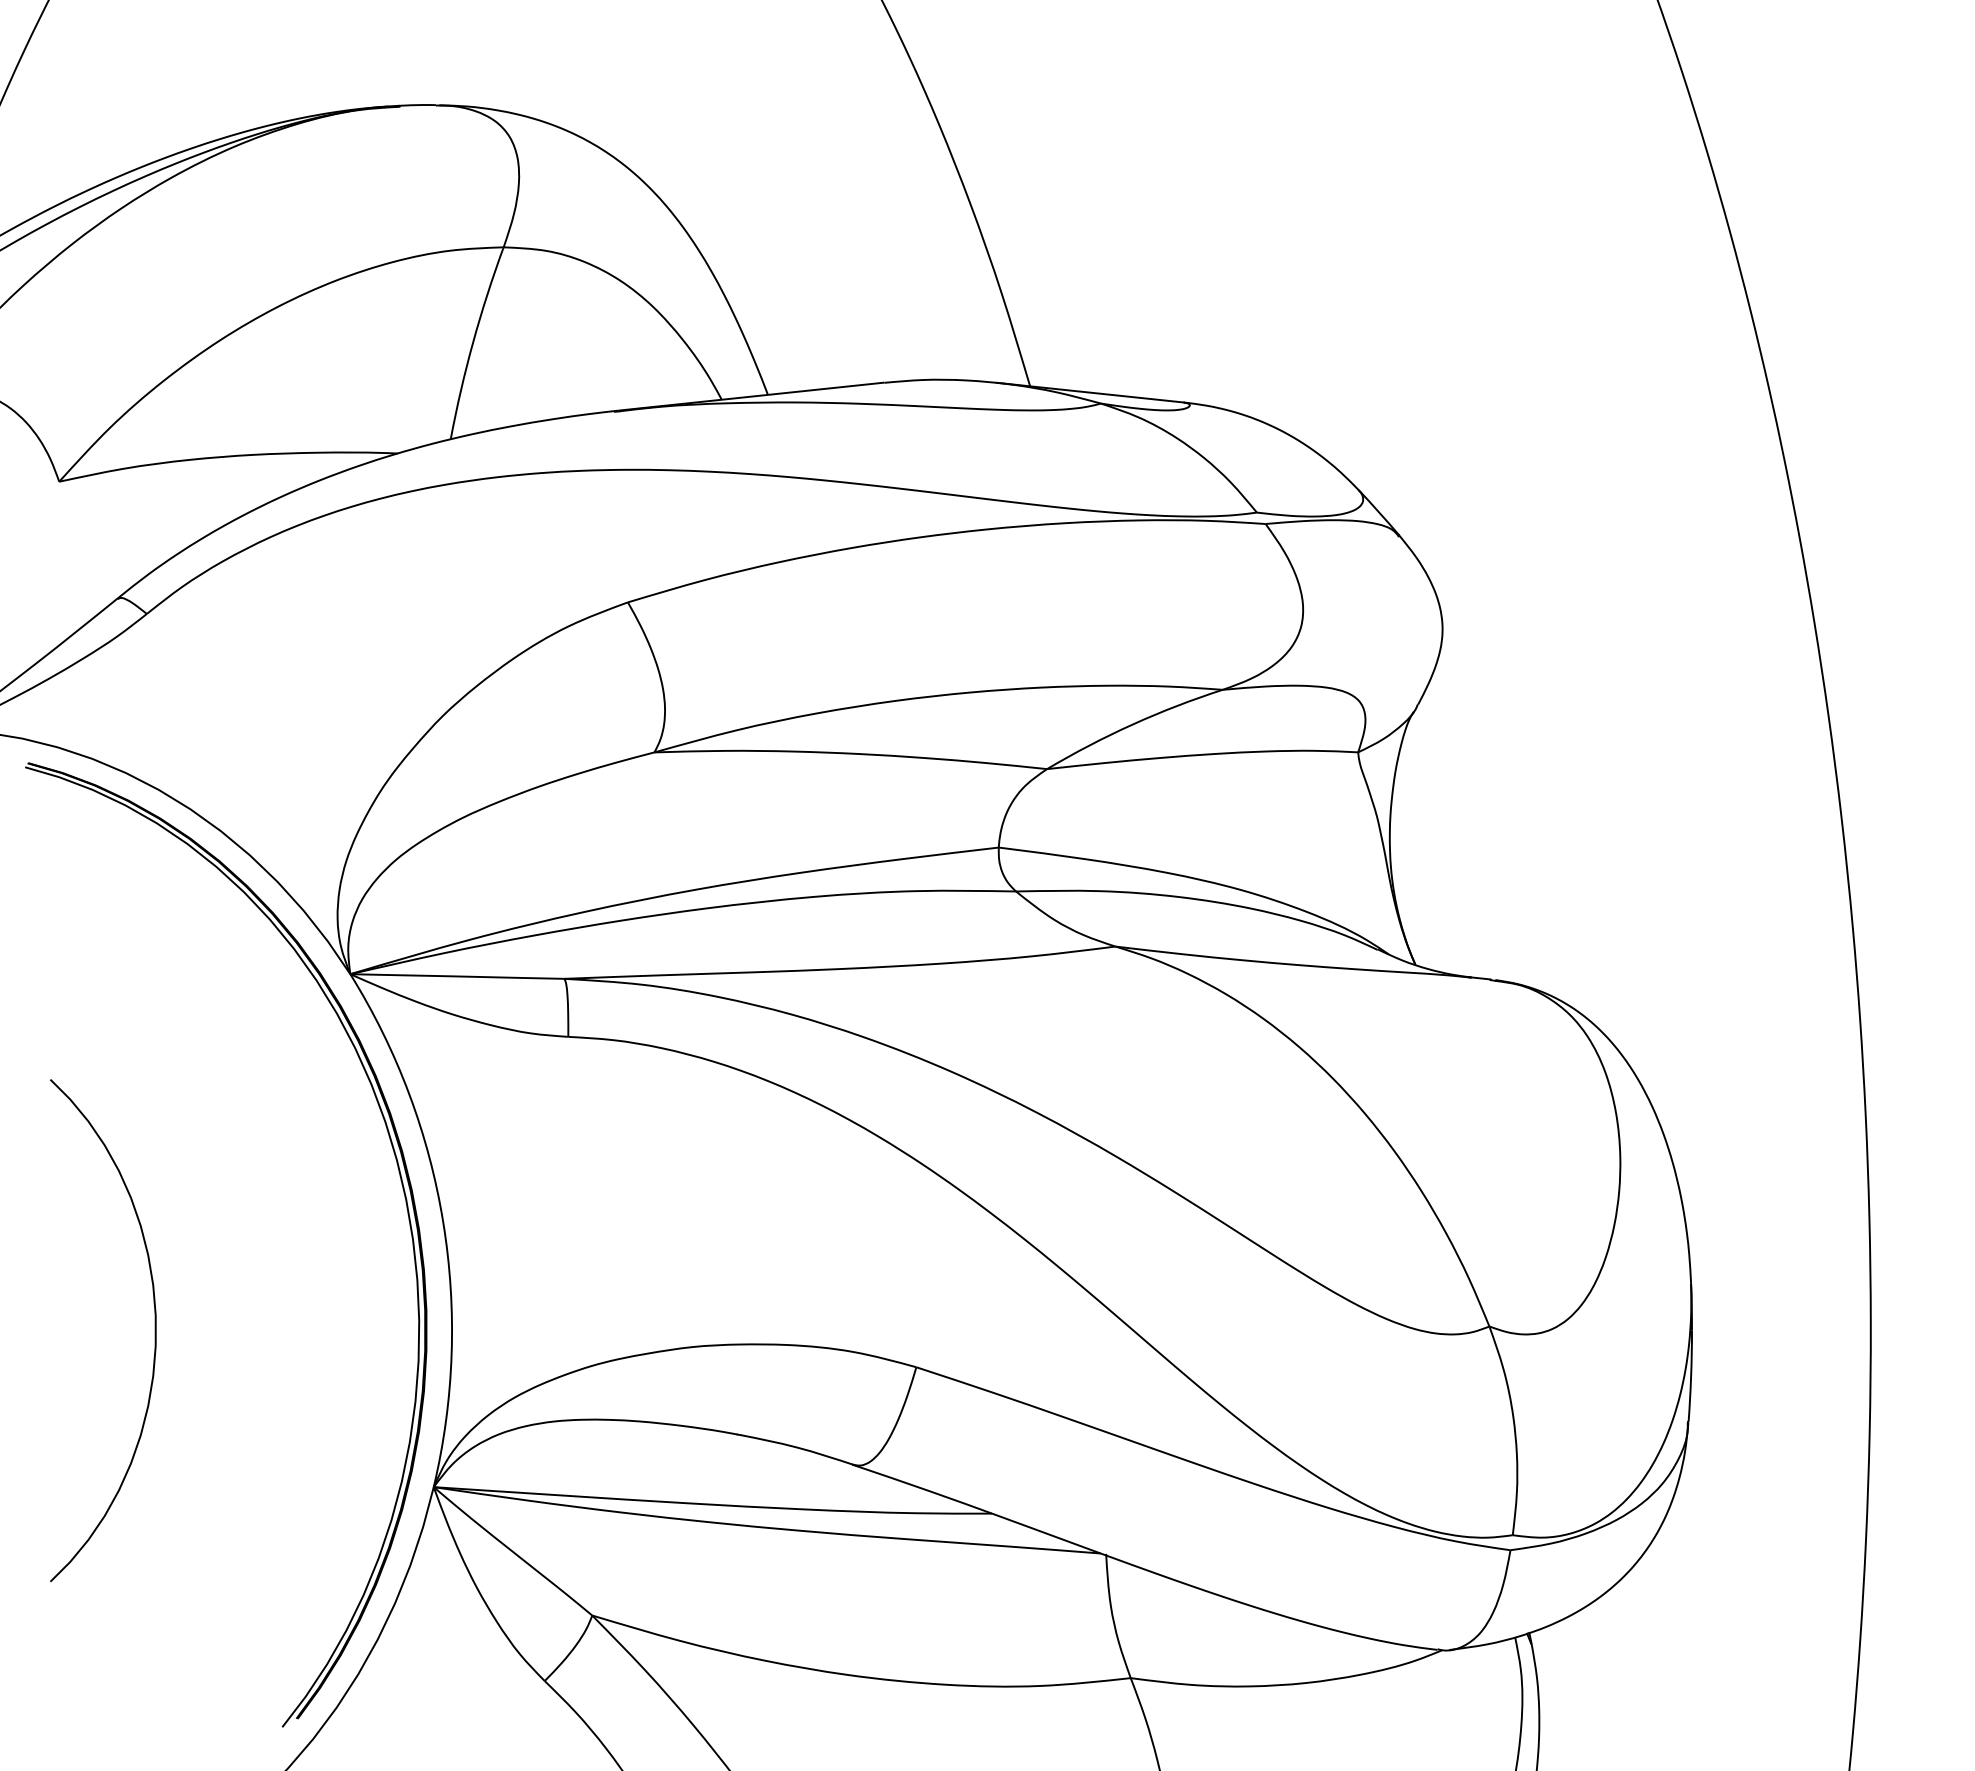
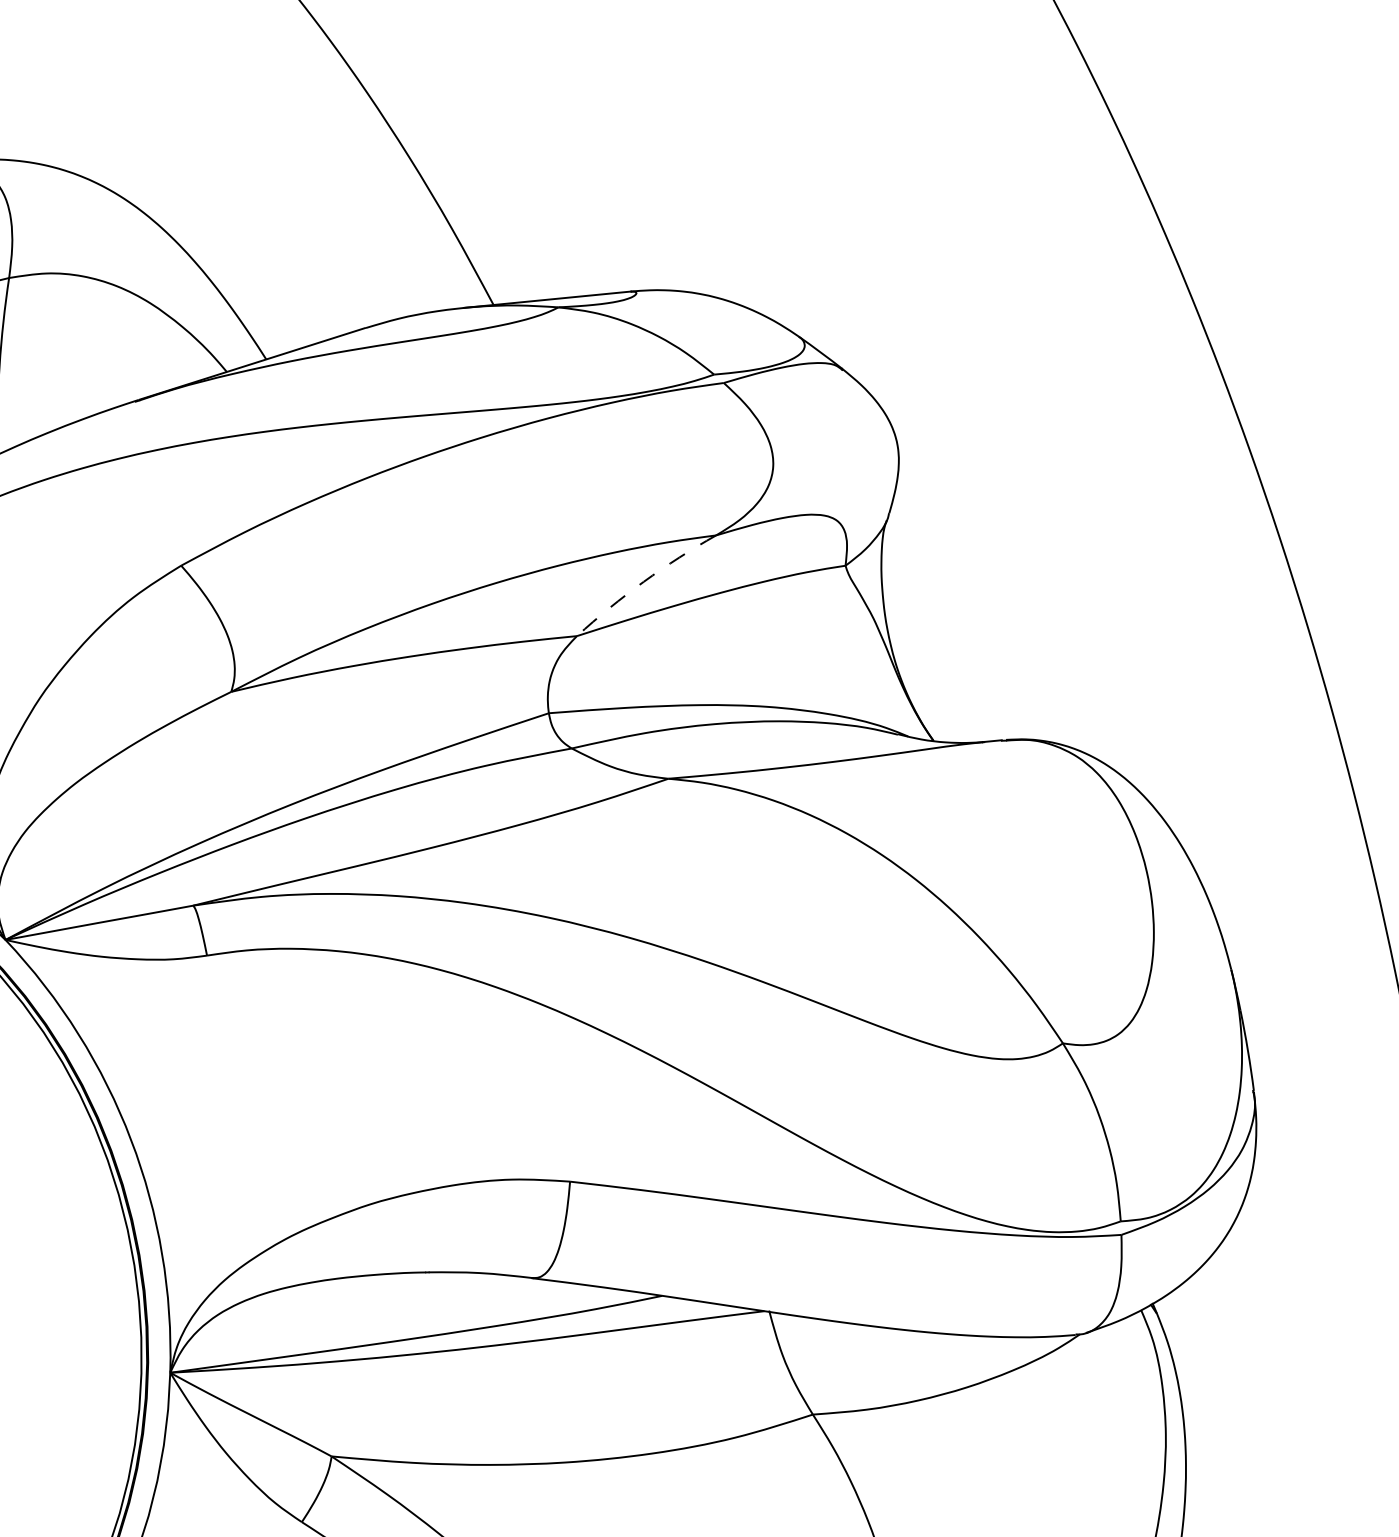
arc: (1132, 724) -> (643, 581), solid -> dashed

